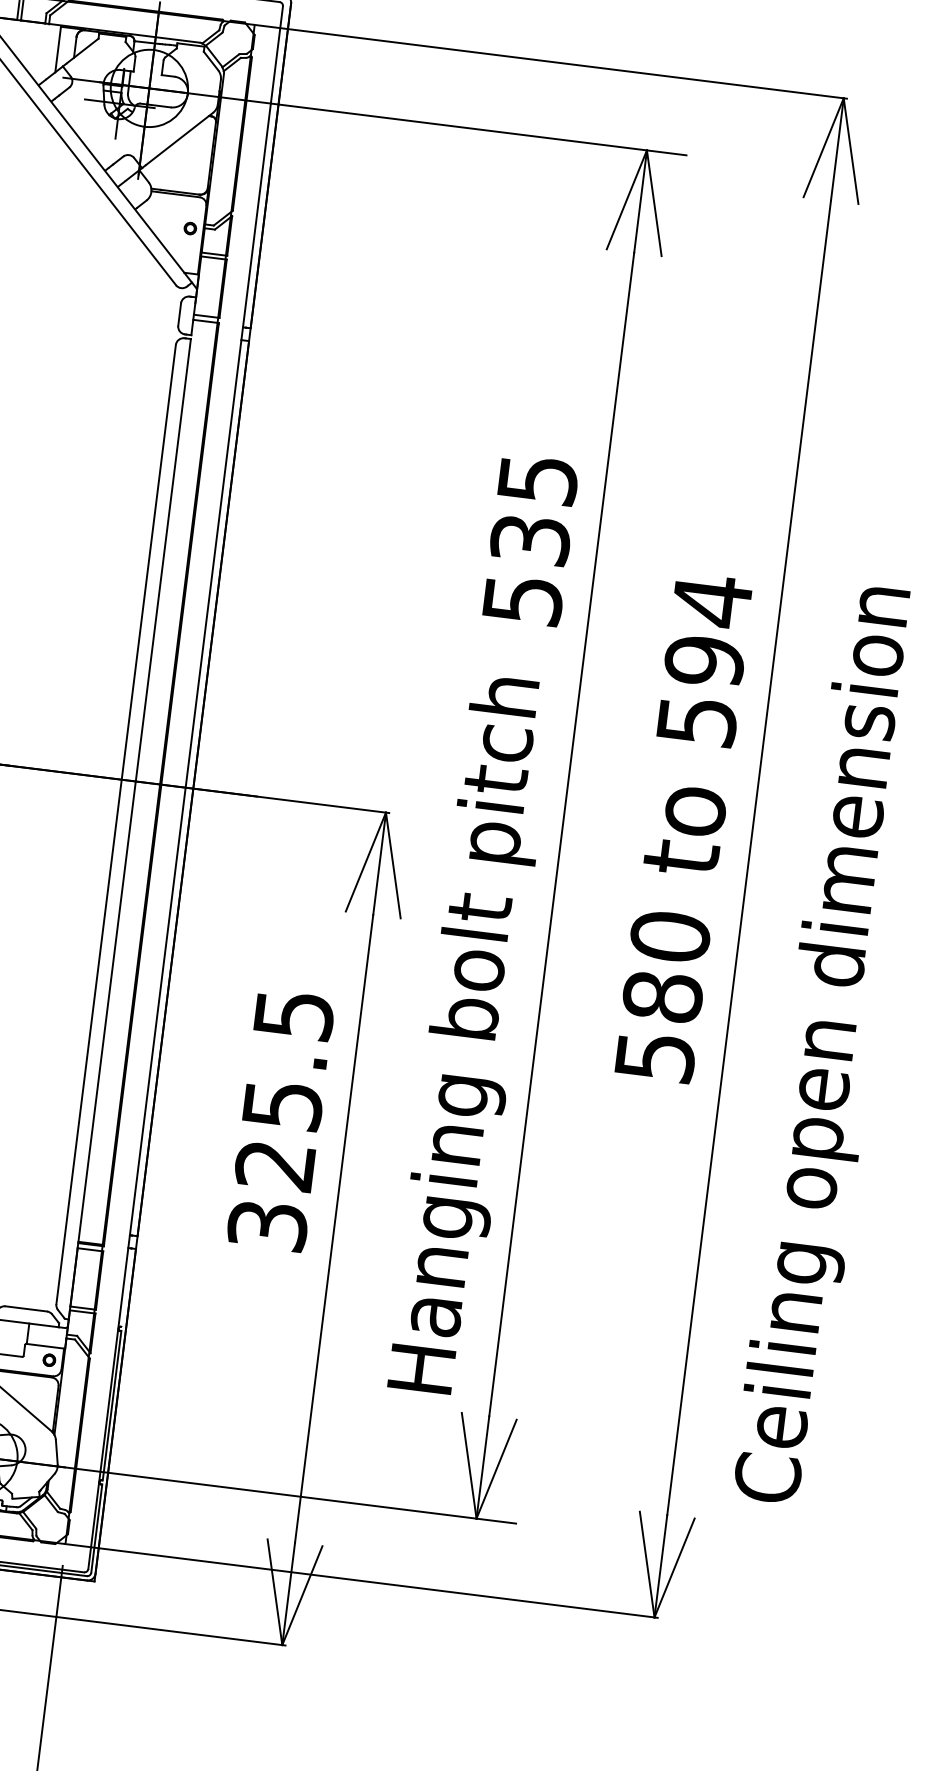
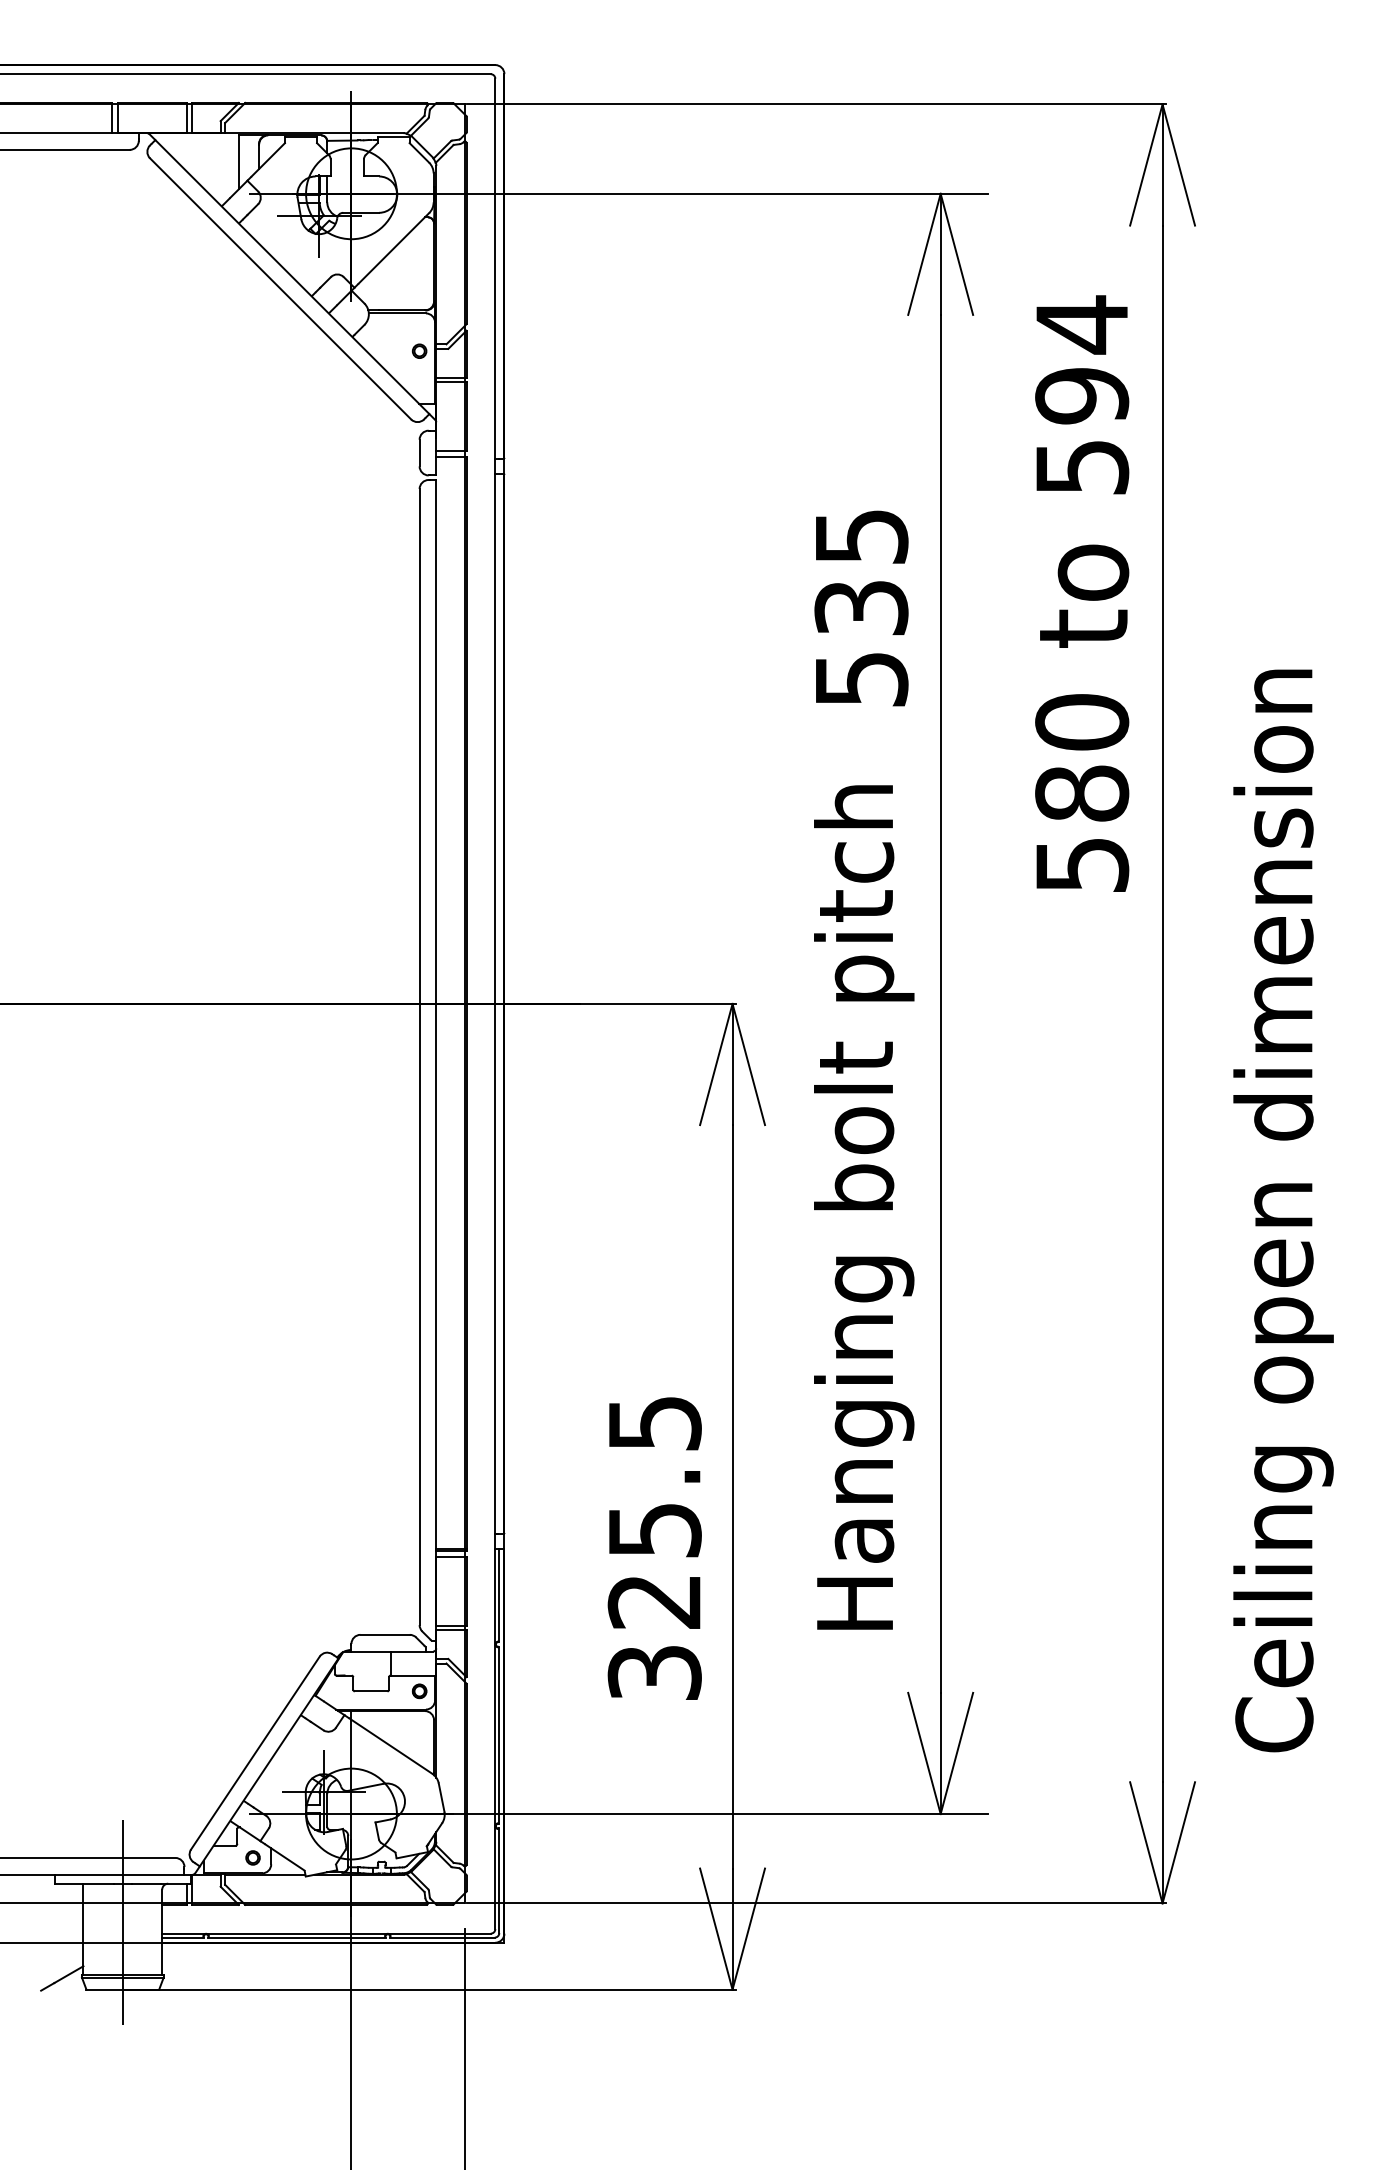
text: (530, 540) -> (861, 608), moved
text: (684, 827) -> (1082, 593), moved
text: (471, 1035) -> (864, 1207), moved
text: (280, 1120) -> (654, 1548), moved
line: (126, 1287) -> (499, 1595), added

